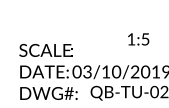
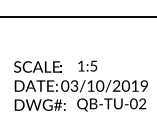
text: (138, 38) -> (87, 65), moved

